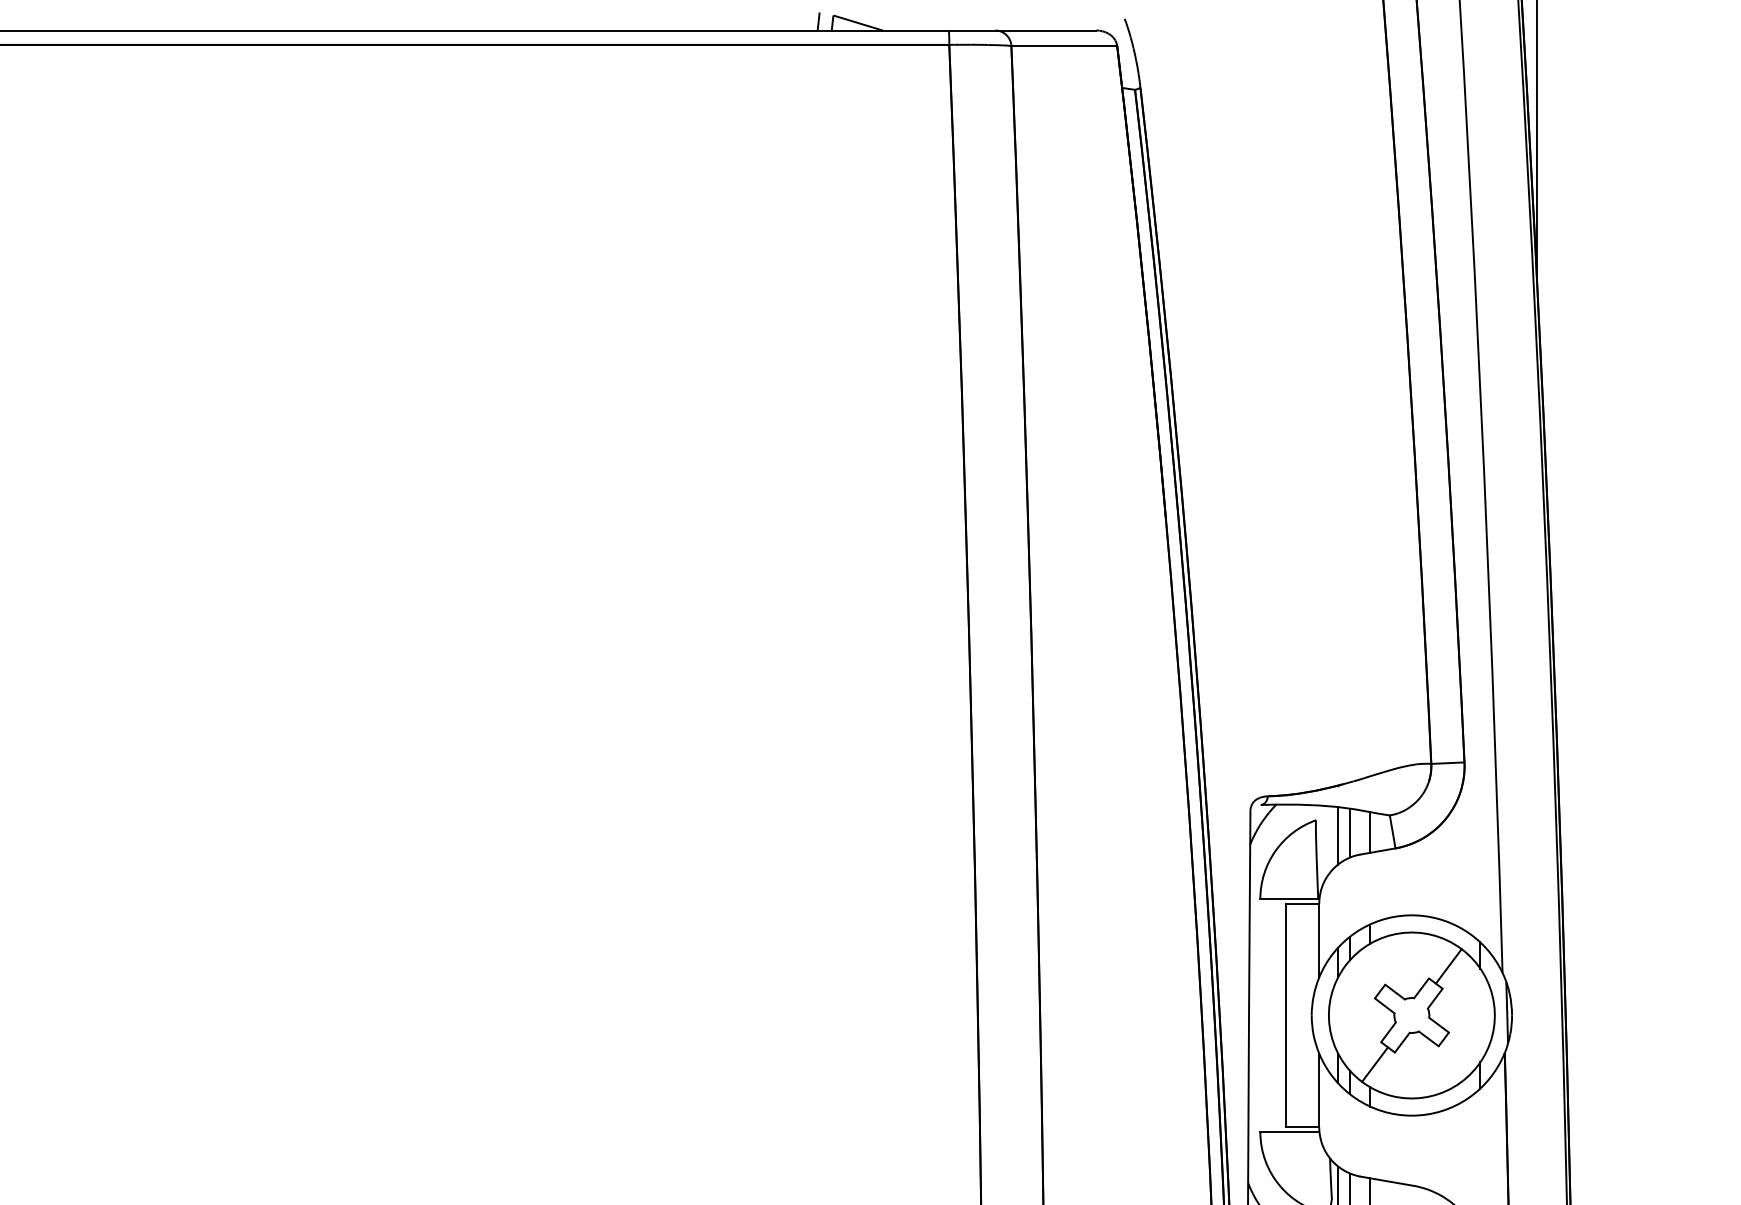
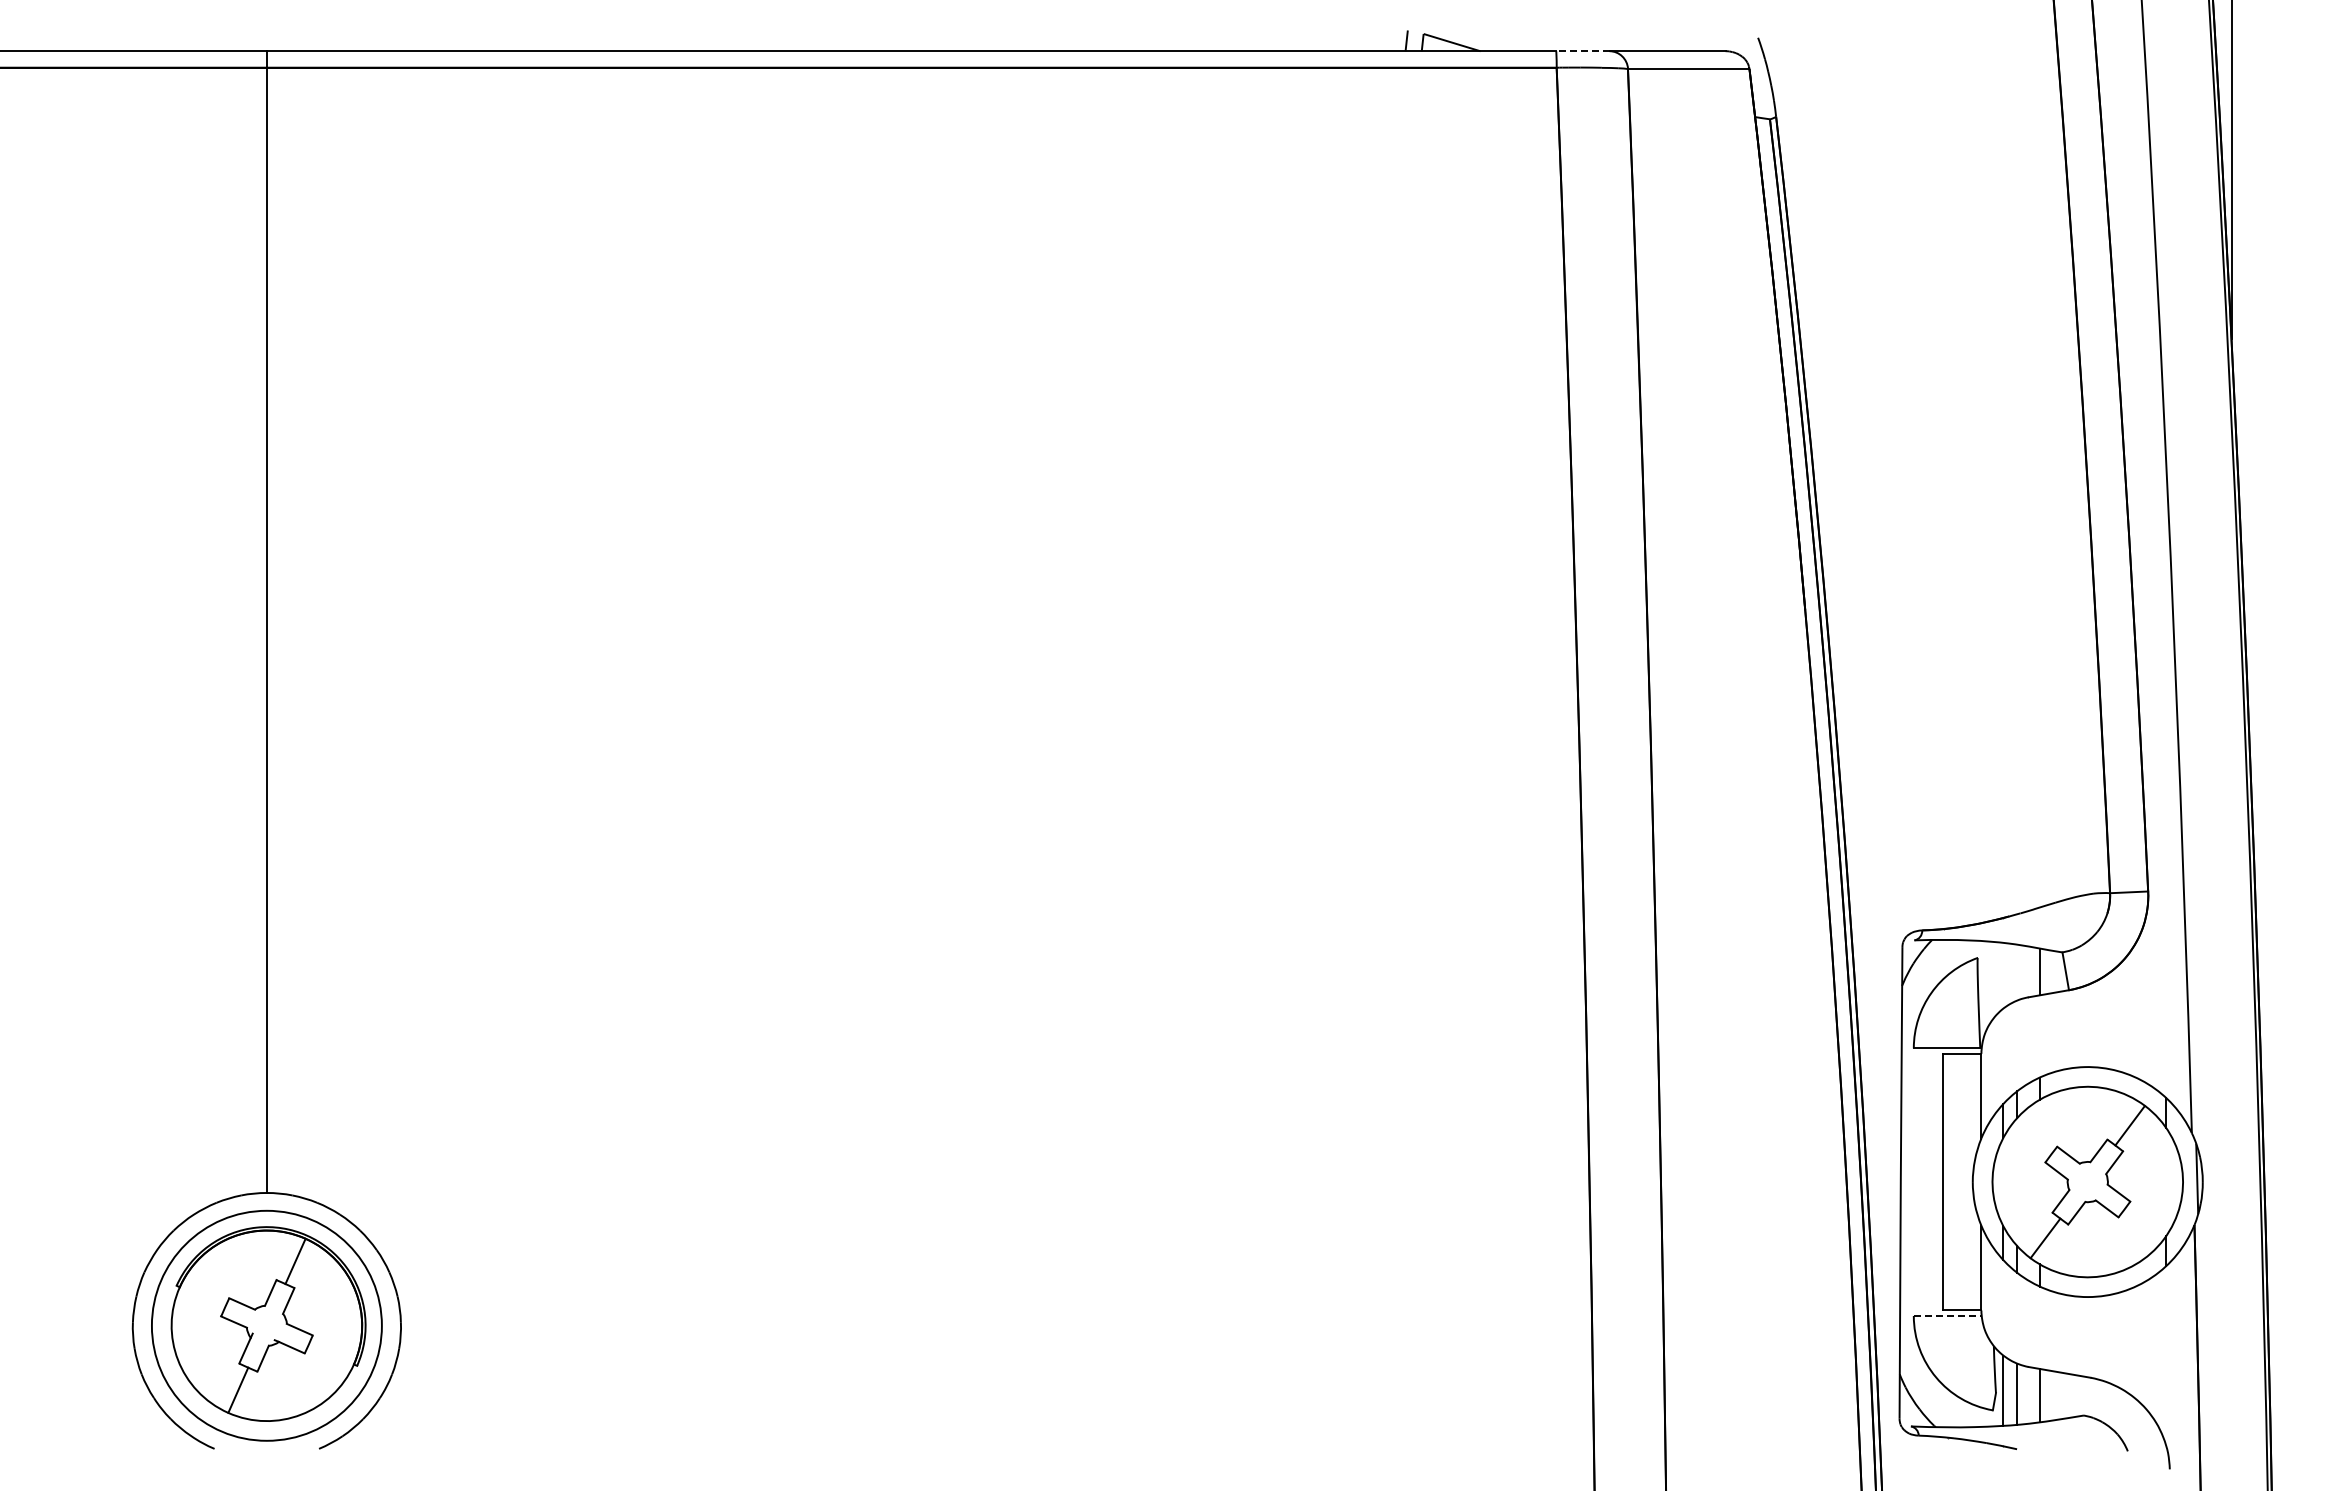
line: (971, 30) -> (1582, 51), solid -> dashed
line: (1350, 832) -> (2017, 972), removed
line: (1338, 835) -> (2003, 975), removed
line: (1289, 1132) -> (1947, 1316), solid -> dashed

